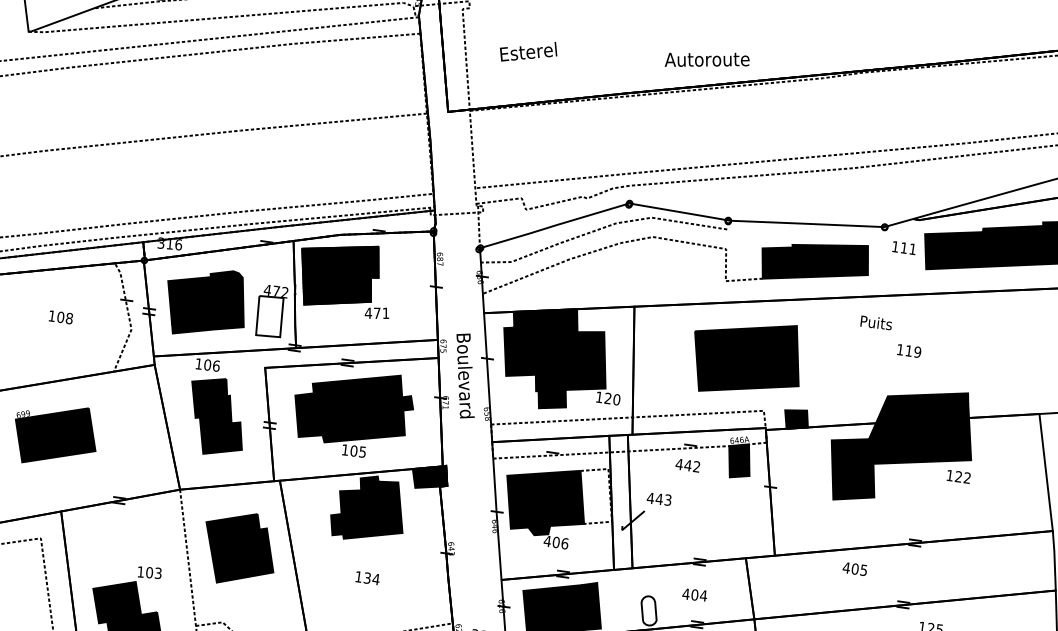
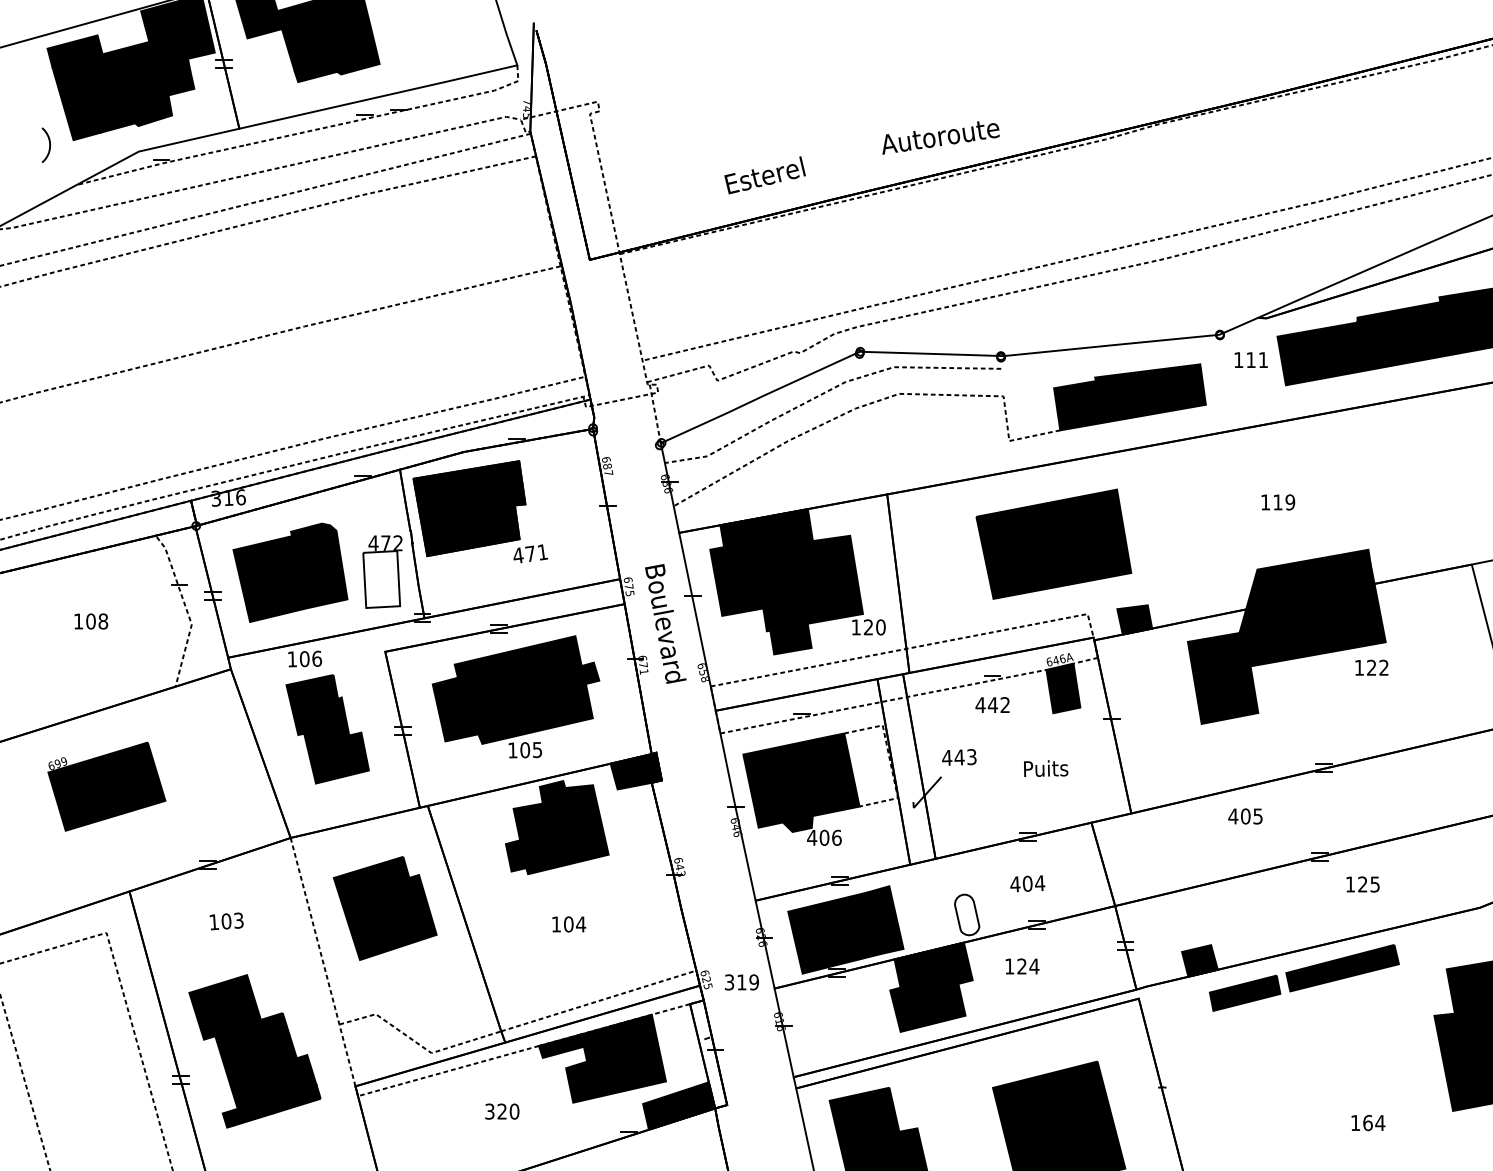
text: (528, 51) -> (764, 175), moved
text: (876, 322) -> (1046, 768), moved
text: (149, 572) -> (226, 921), moved
text: (367, 578) -> (568, 924), 134 -> 104

